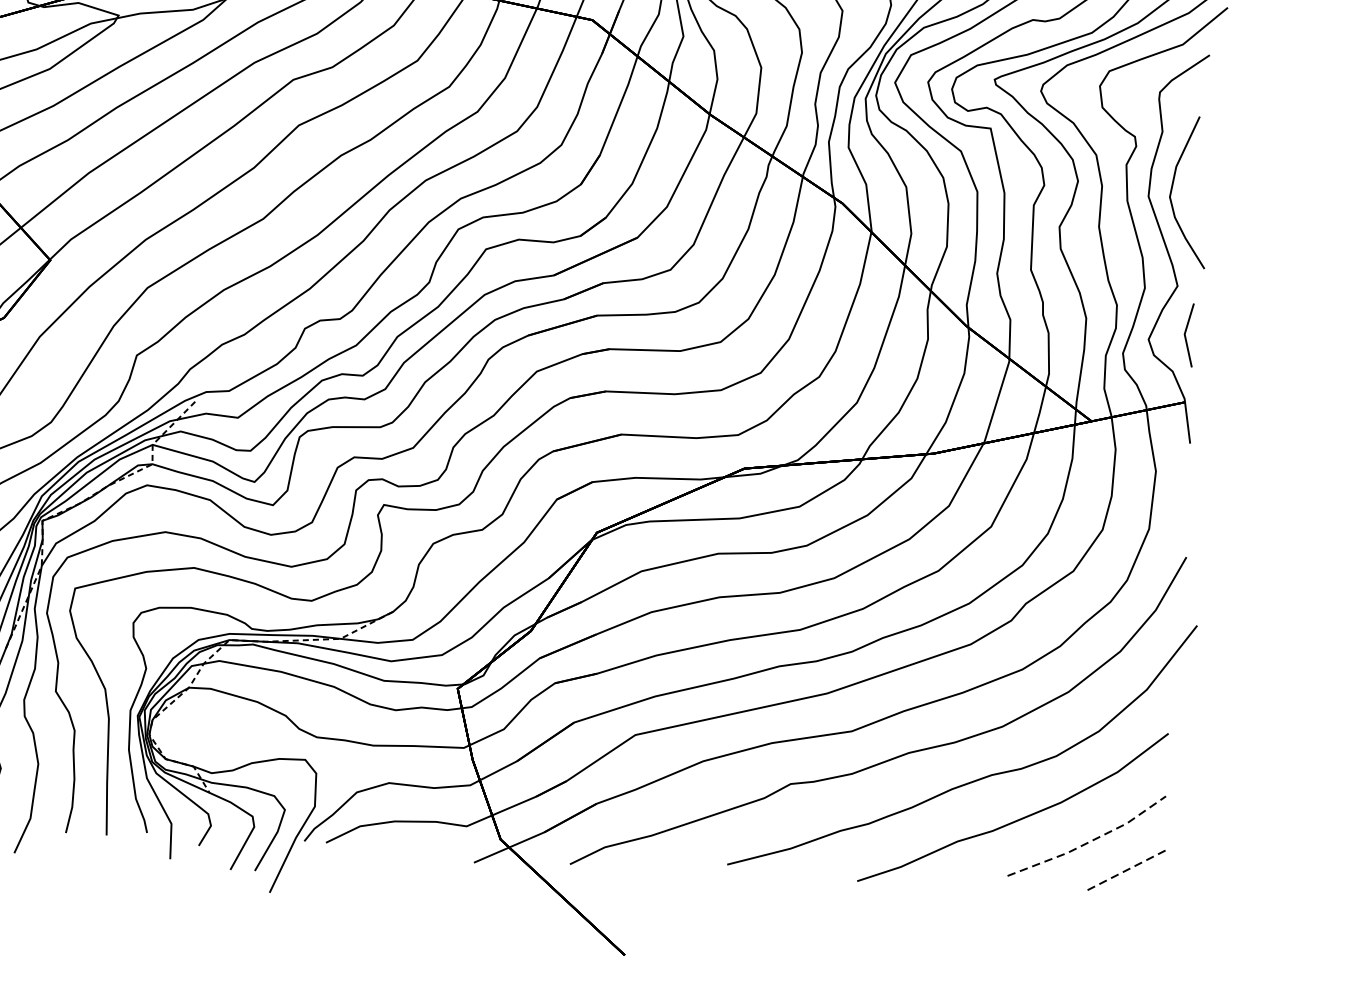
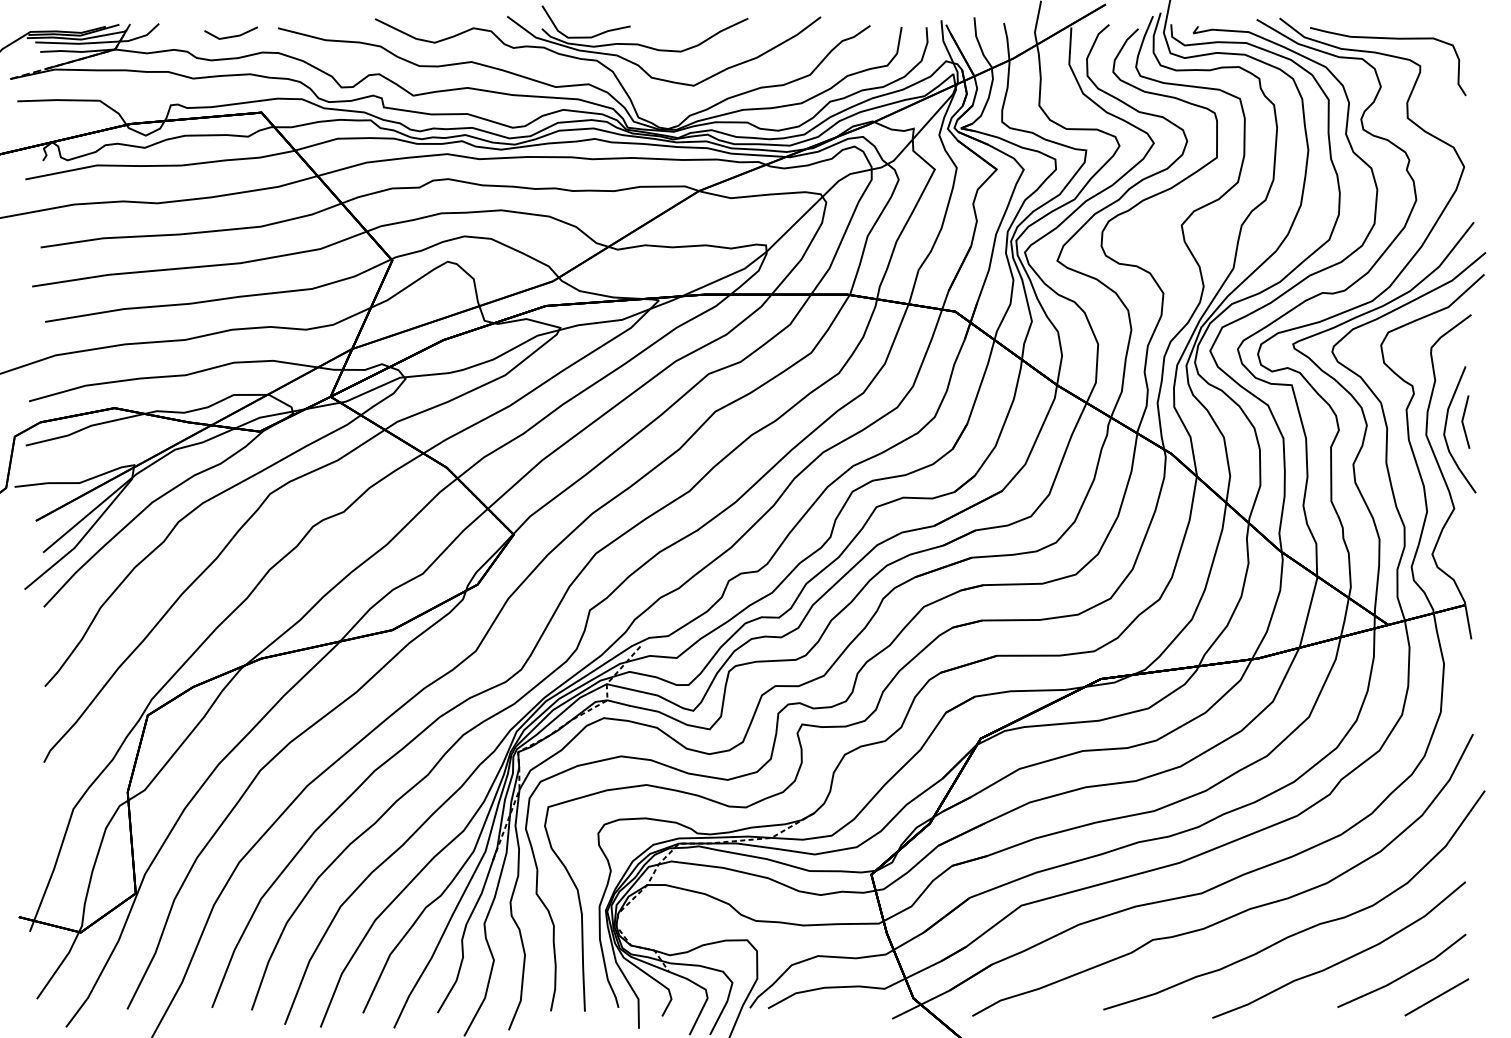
line: (1186, 334) -> (1463, 421), moved
line: (1089, 841) -> (1404, 975), dashed -> solid
line: (1127, 870) -> (1437, 997), dashed -> solid

